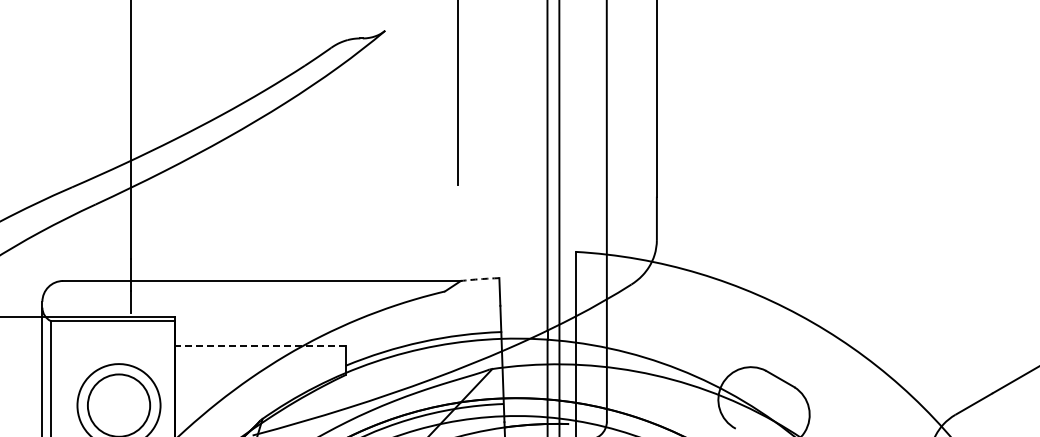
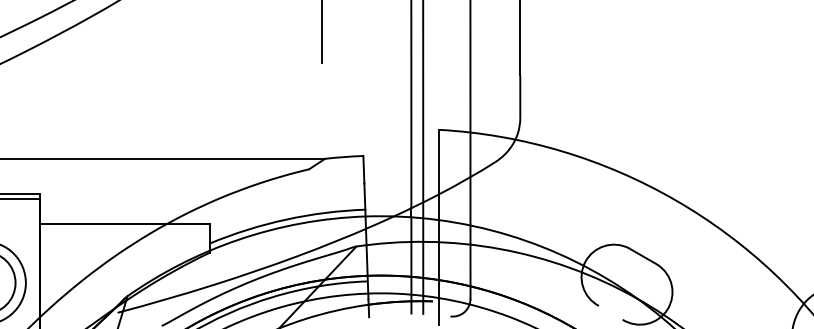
arc: (480, 279) -> (344, 157), dashed -> solid
line: (259, 346) -> (124, 224), dashed -> solid

